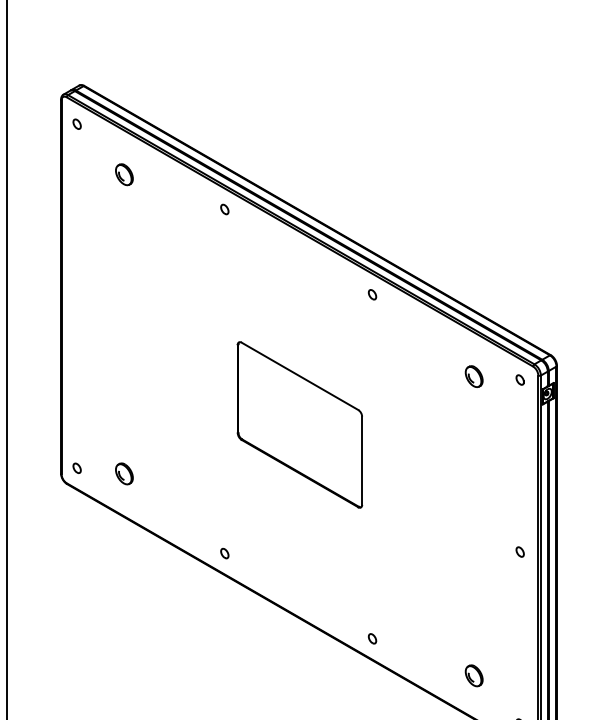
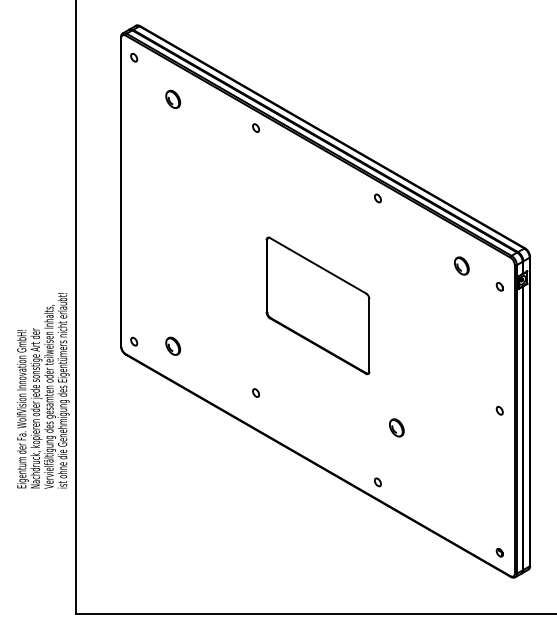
part: (519, 379) -> (499, 286), moved
part: (224, 552) -> (255, 392), moved
part: (473, 675) -> (396, 427), moved

